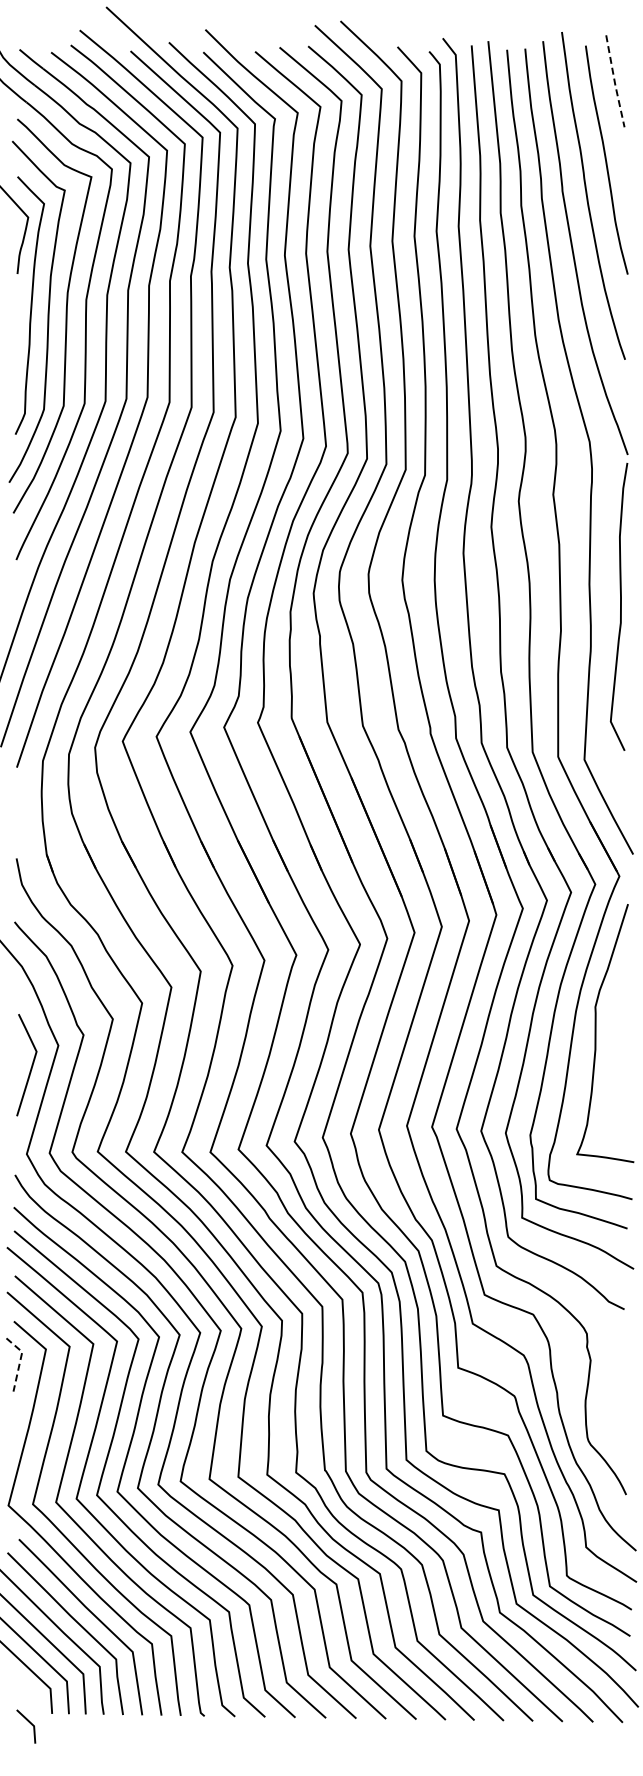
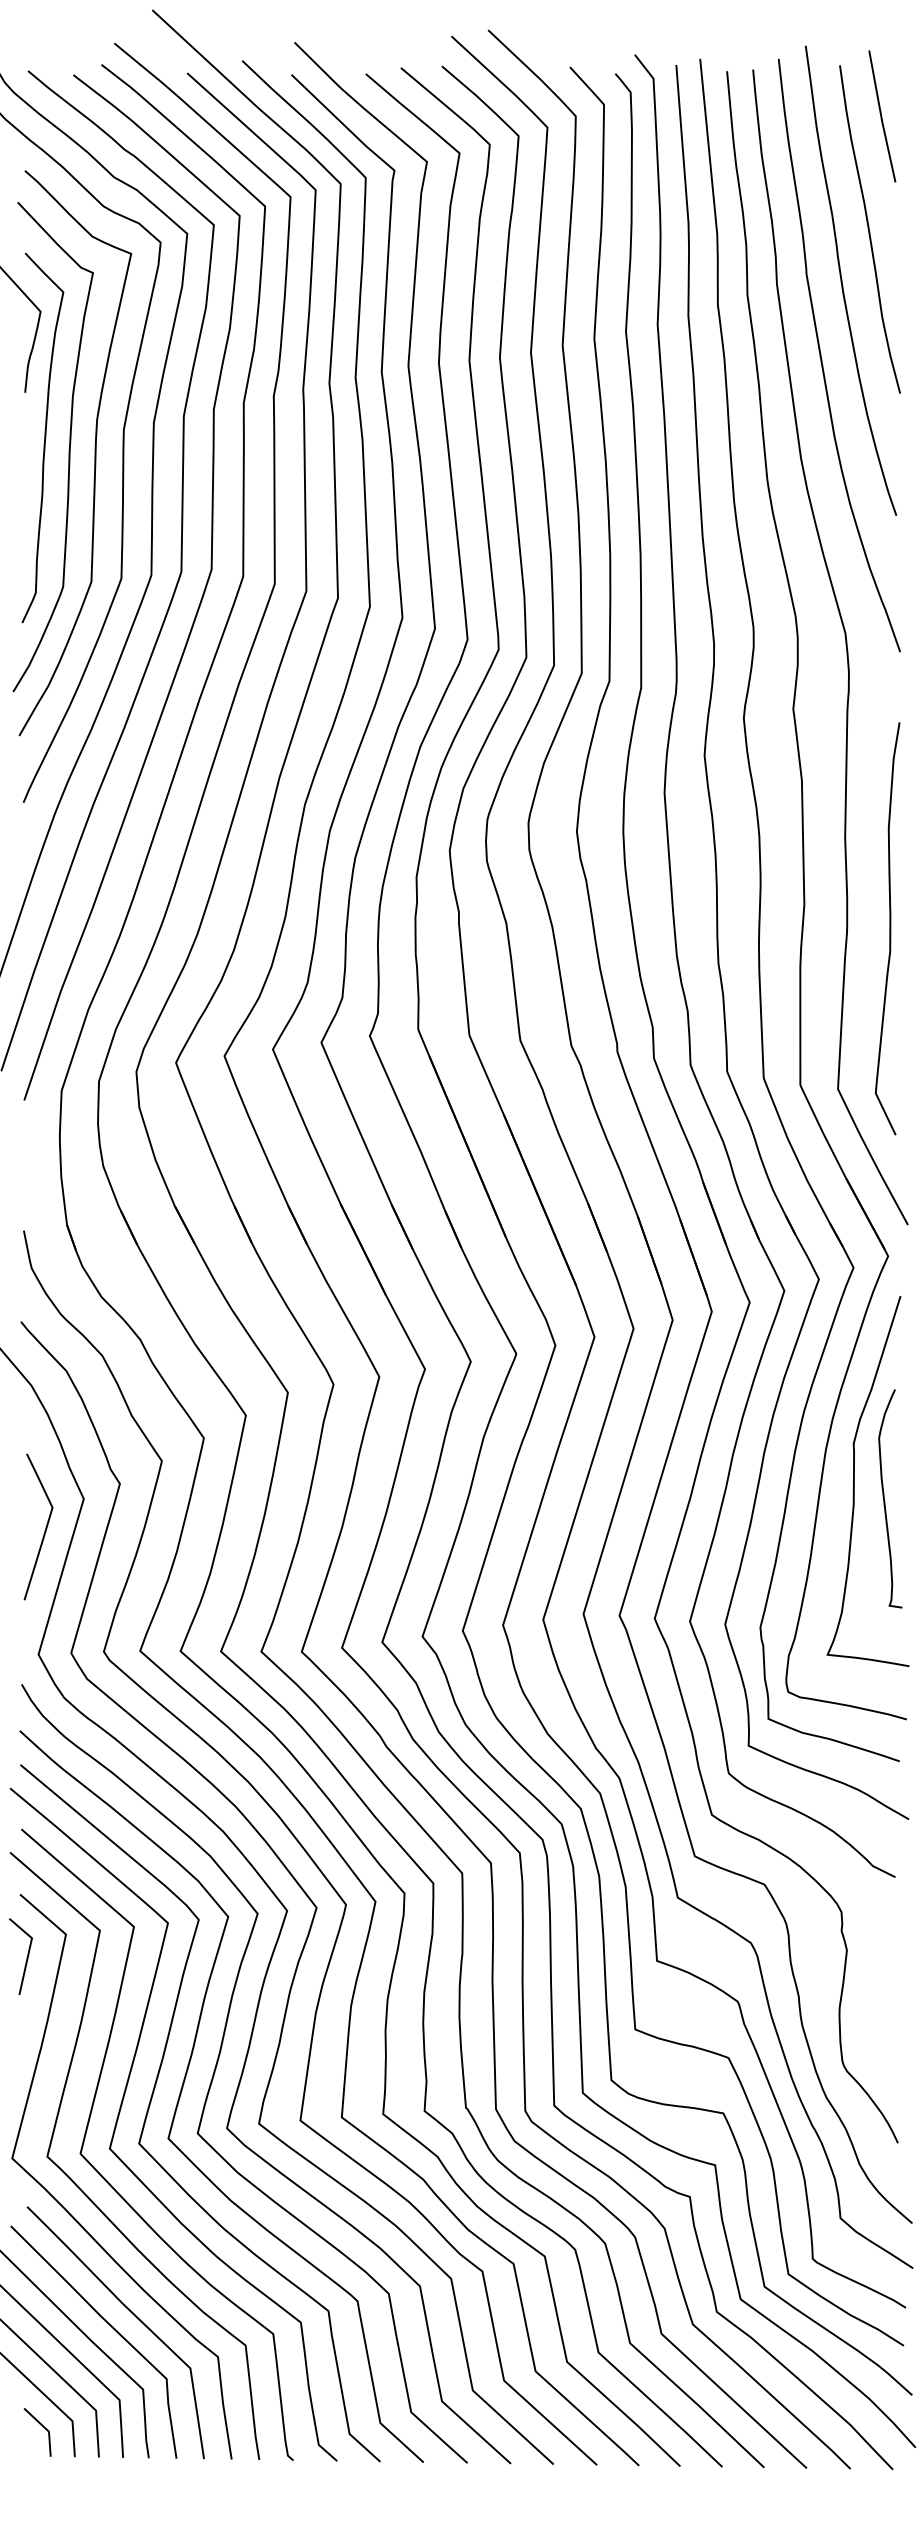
line: (614, 81) -> (881, 116), dashed -> solid
curve: (620, 606) -> (889, 928), moved
curve: (617, 1045) -> (885, 1498), added
line: (20, 1361) -> (29, 1951), dashed -> solid
line: (29, 1723) -> (42, 2427), moved

